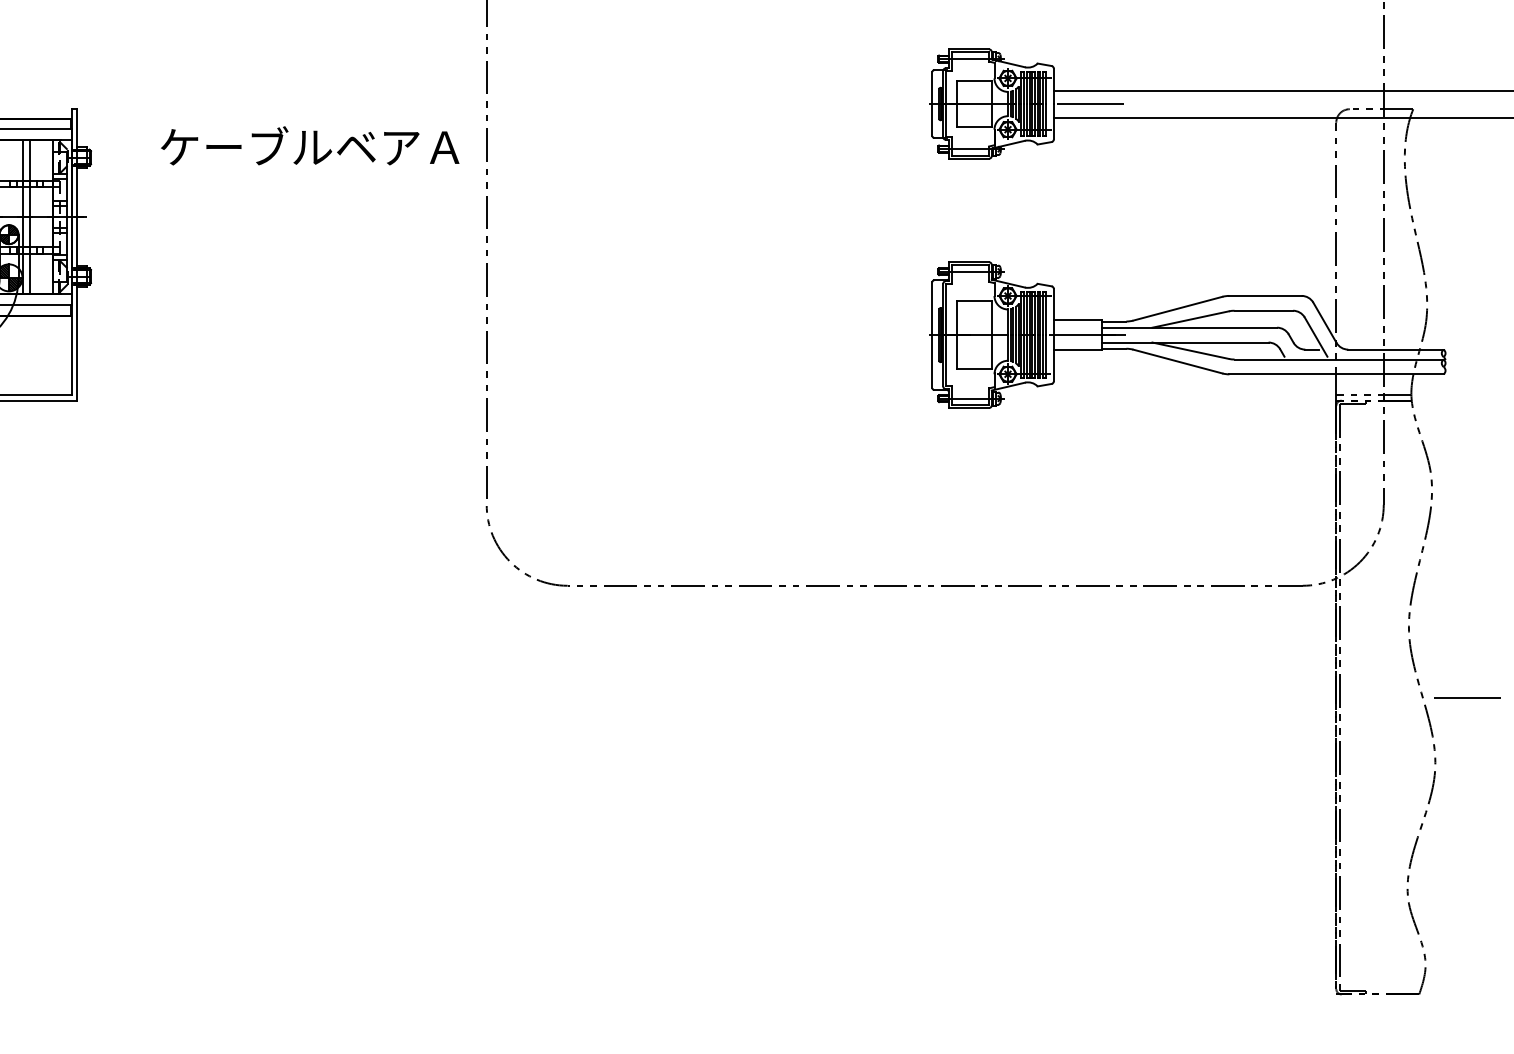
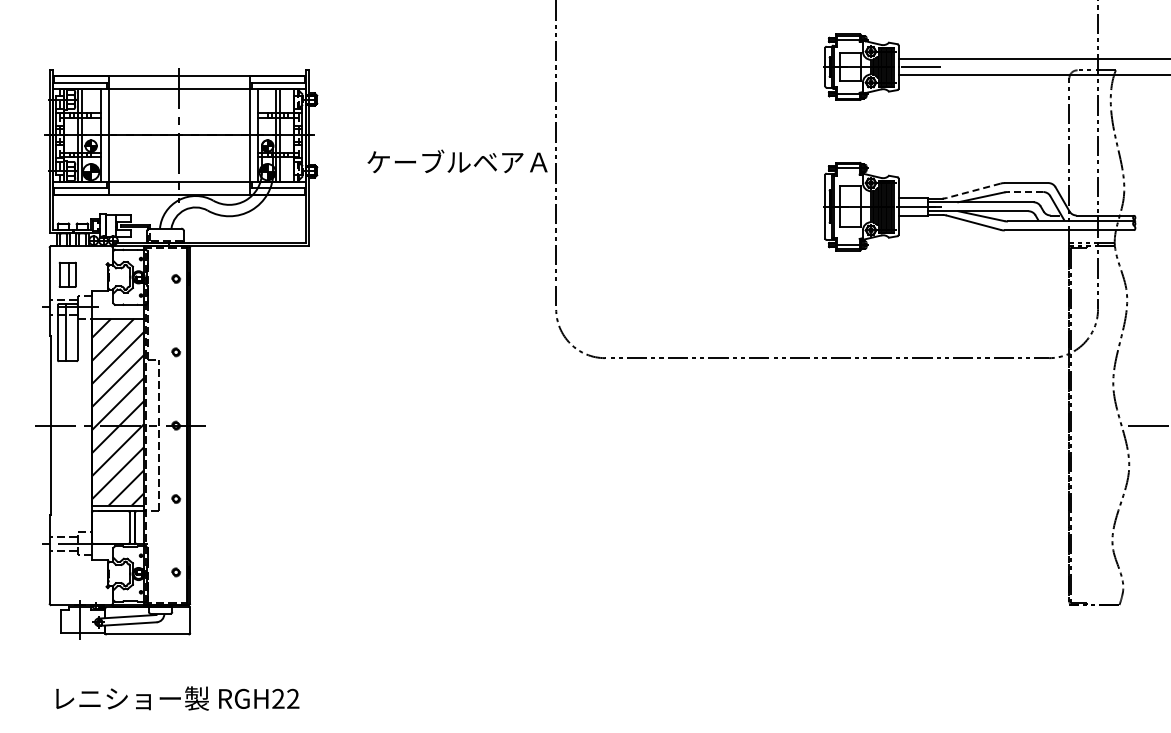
text: (310, 145) -> (457, 161), moved
line: (1177, 308) -> (973, 190), solid -> dashed
line: (1263, 311) -> (1025, 192), solid -> dashed

